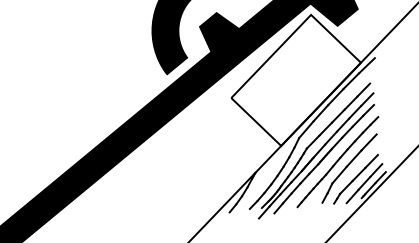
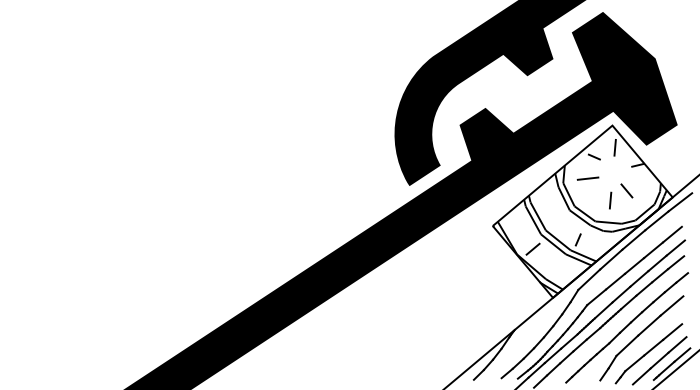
hatch: (294, 83) -> (579, 215), added

